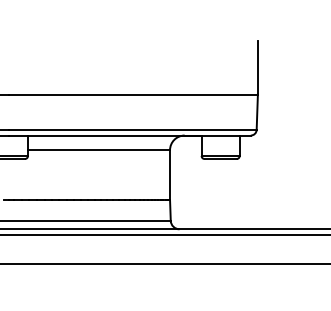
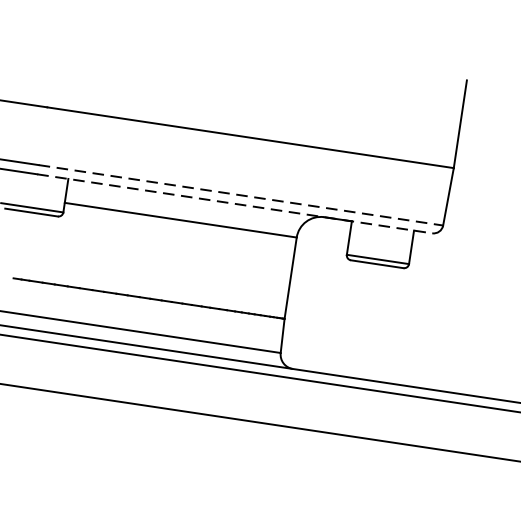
line: (132, 129) -> (240, 194), solid -> dashed
line: (129, 135) -> (234, 203), solid -> dashed

